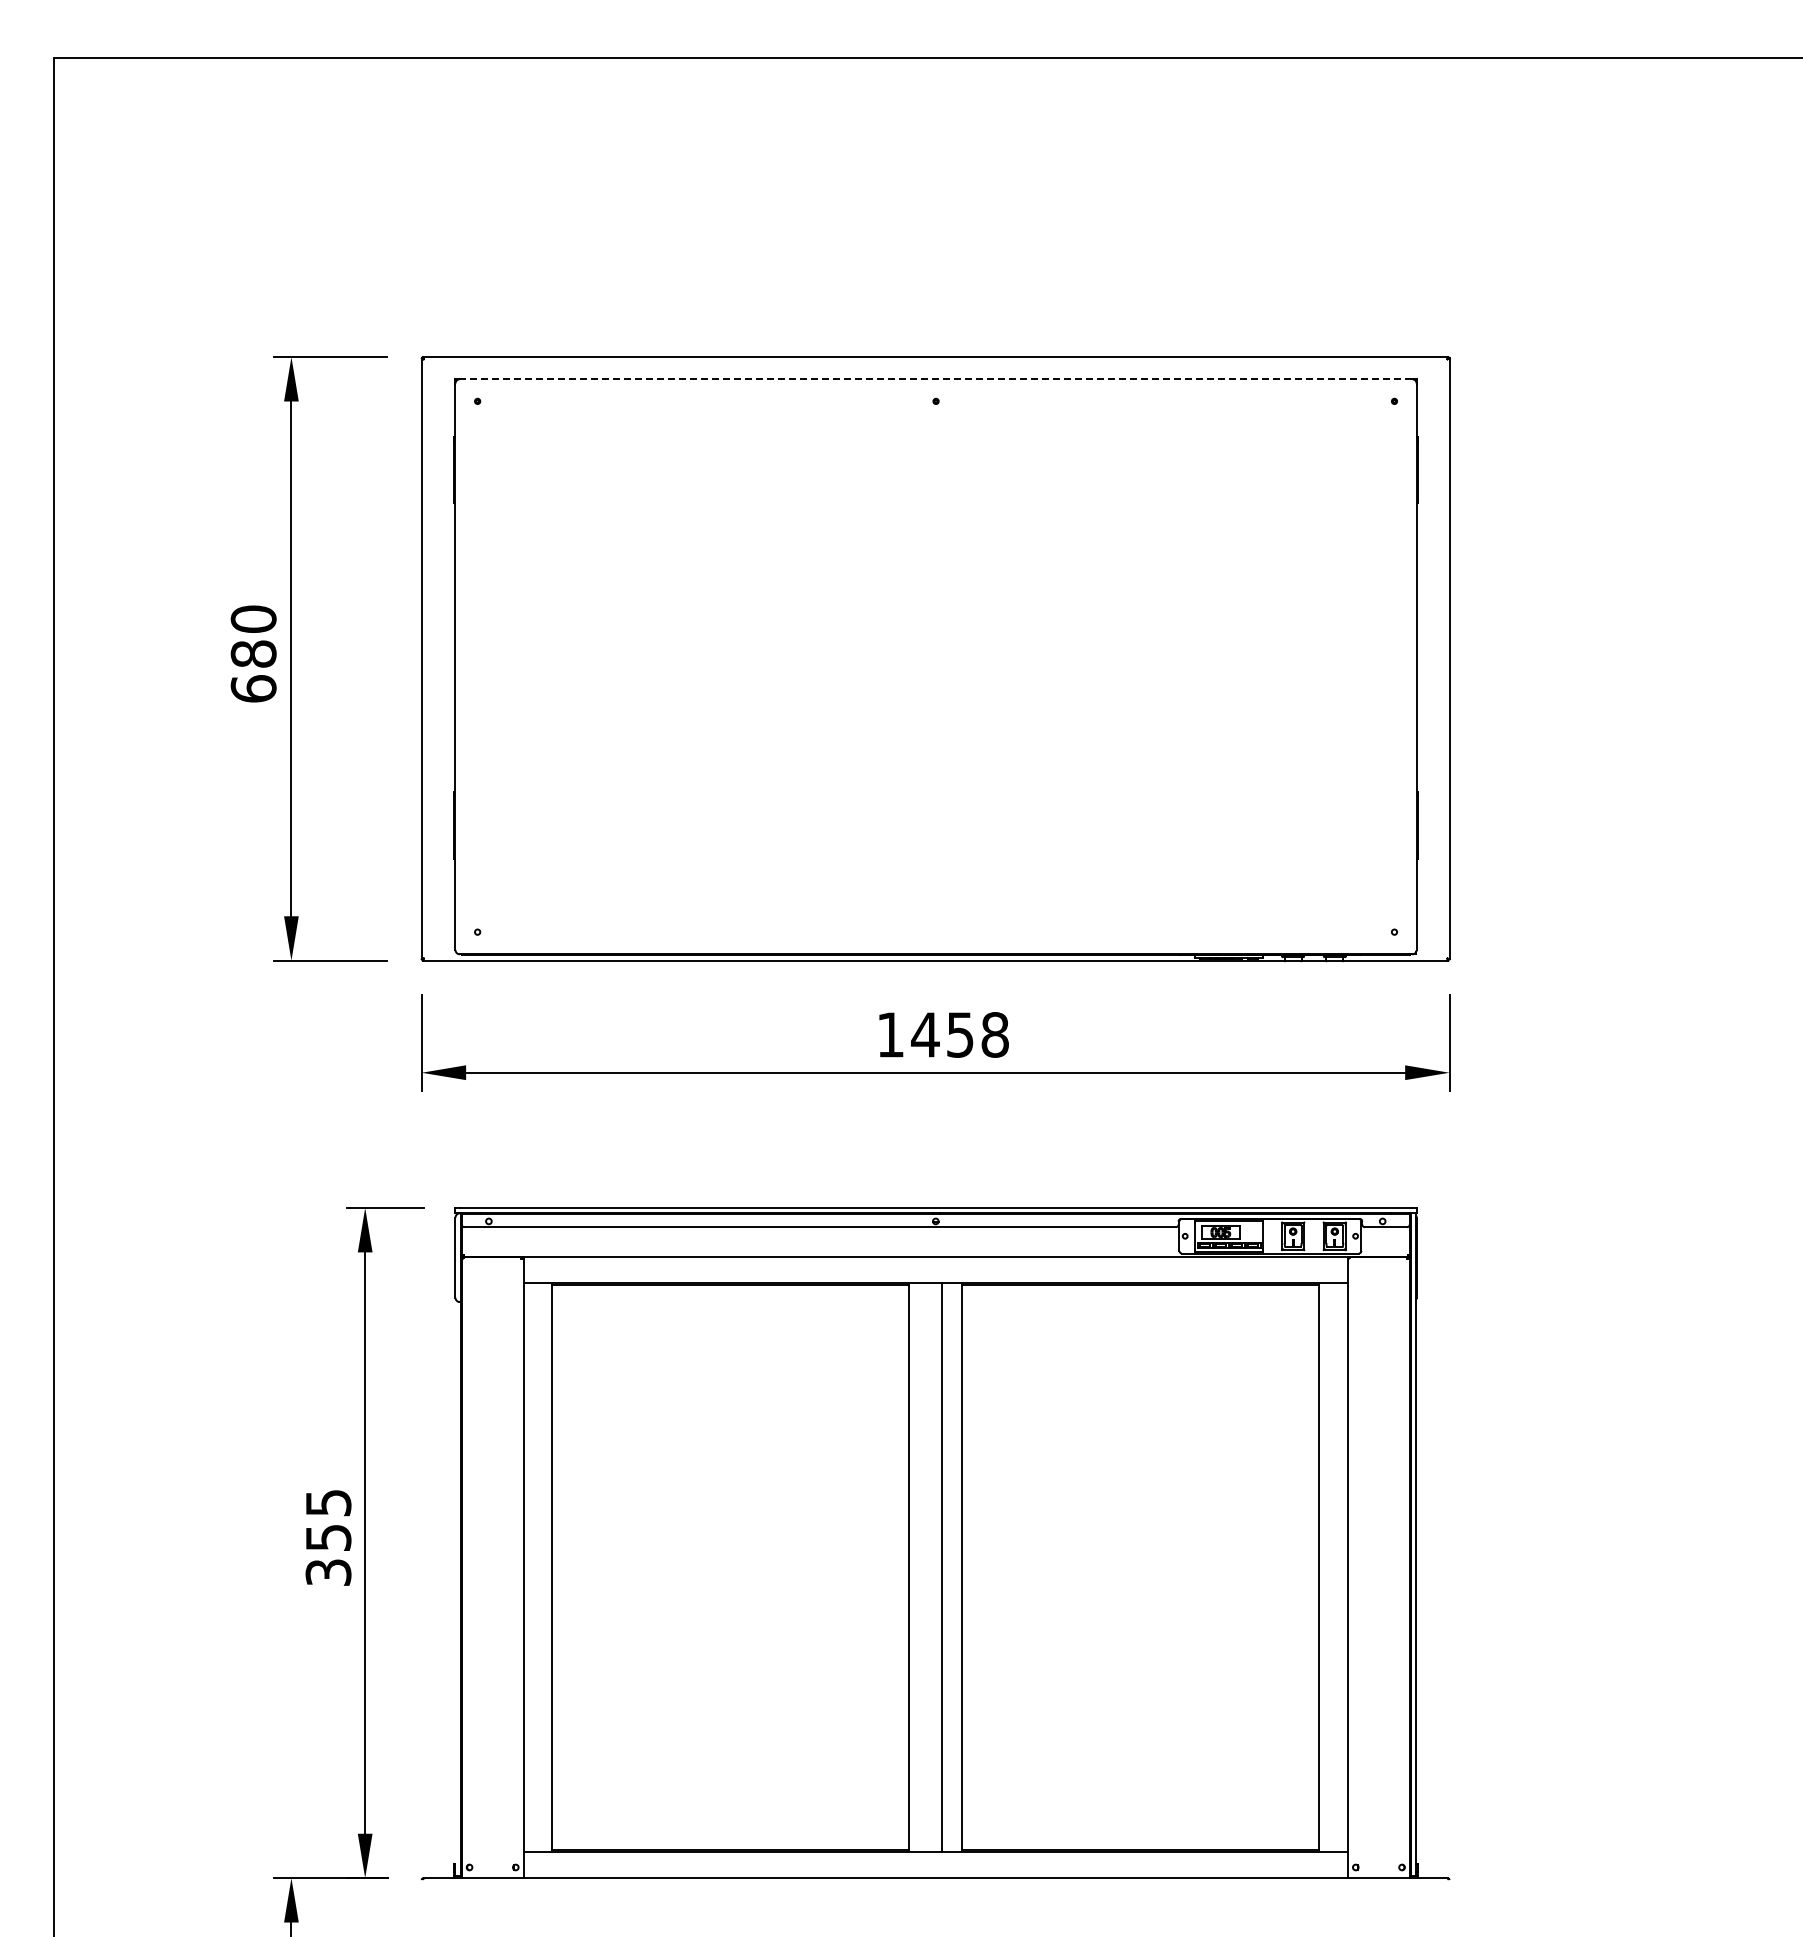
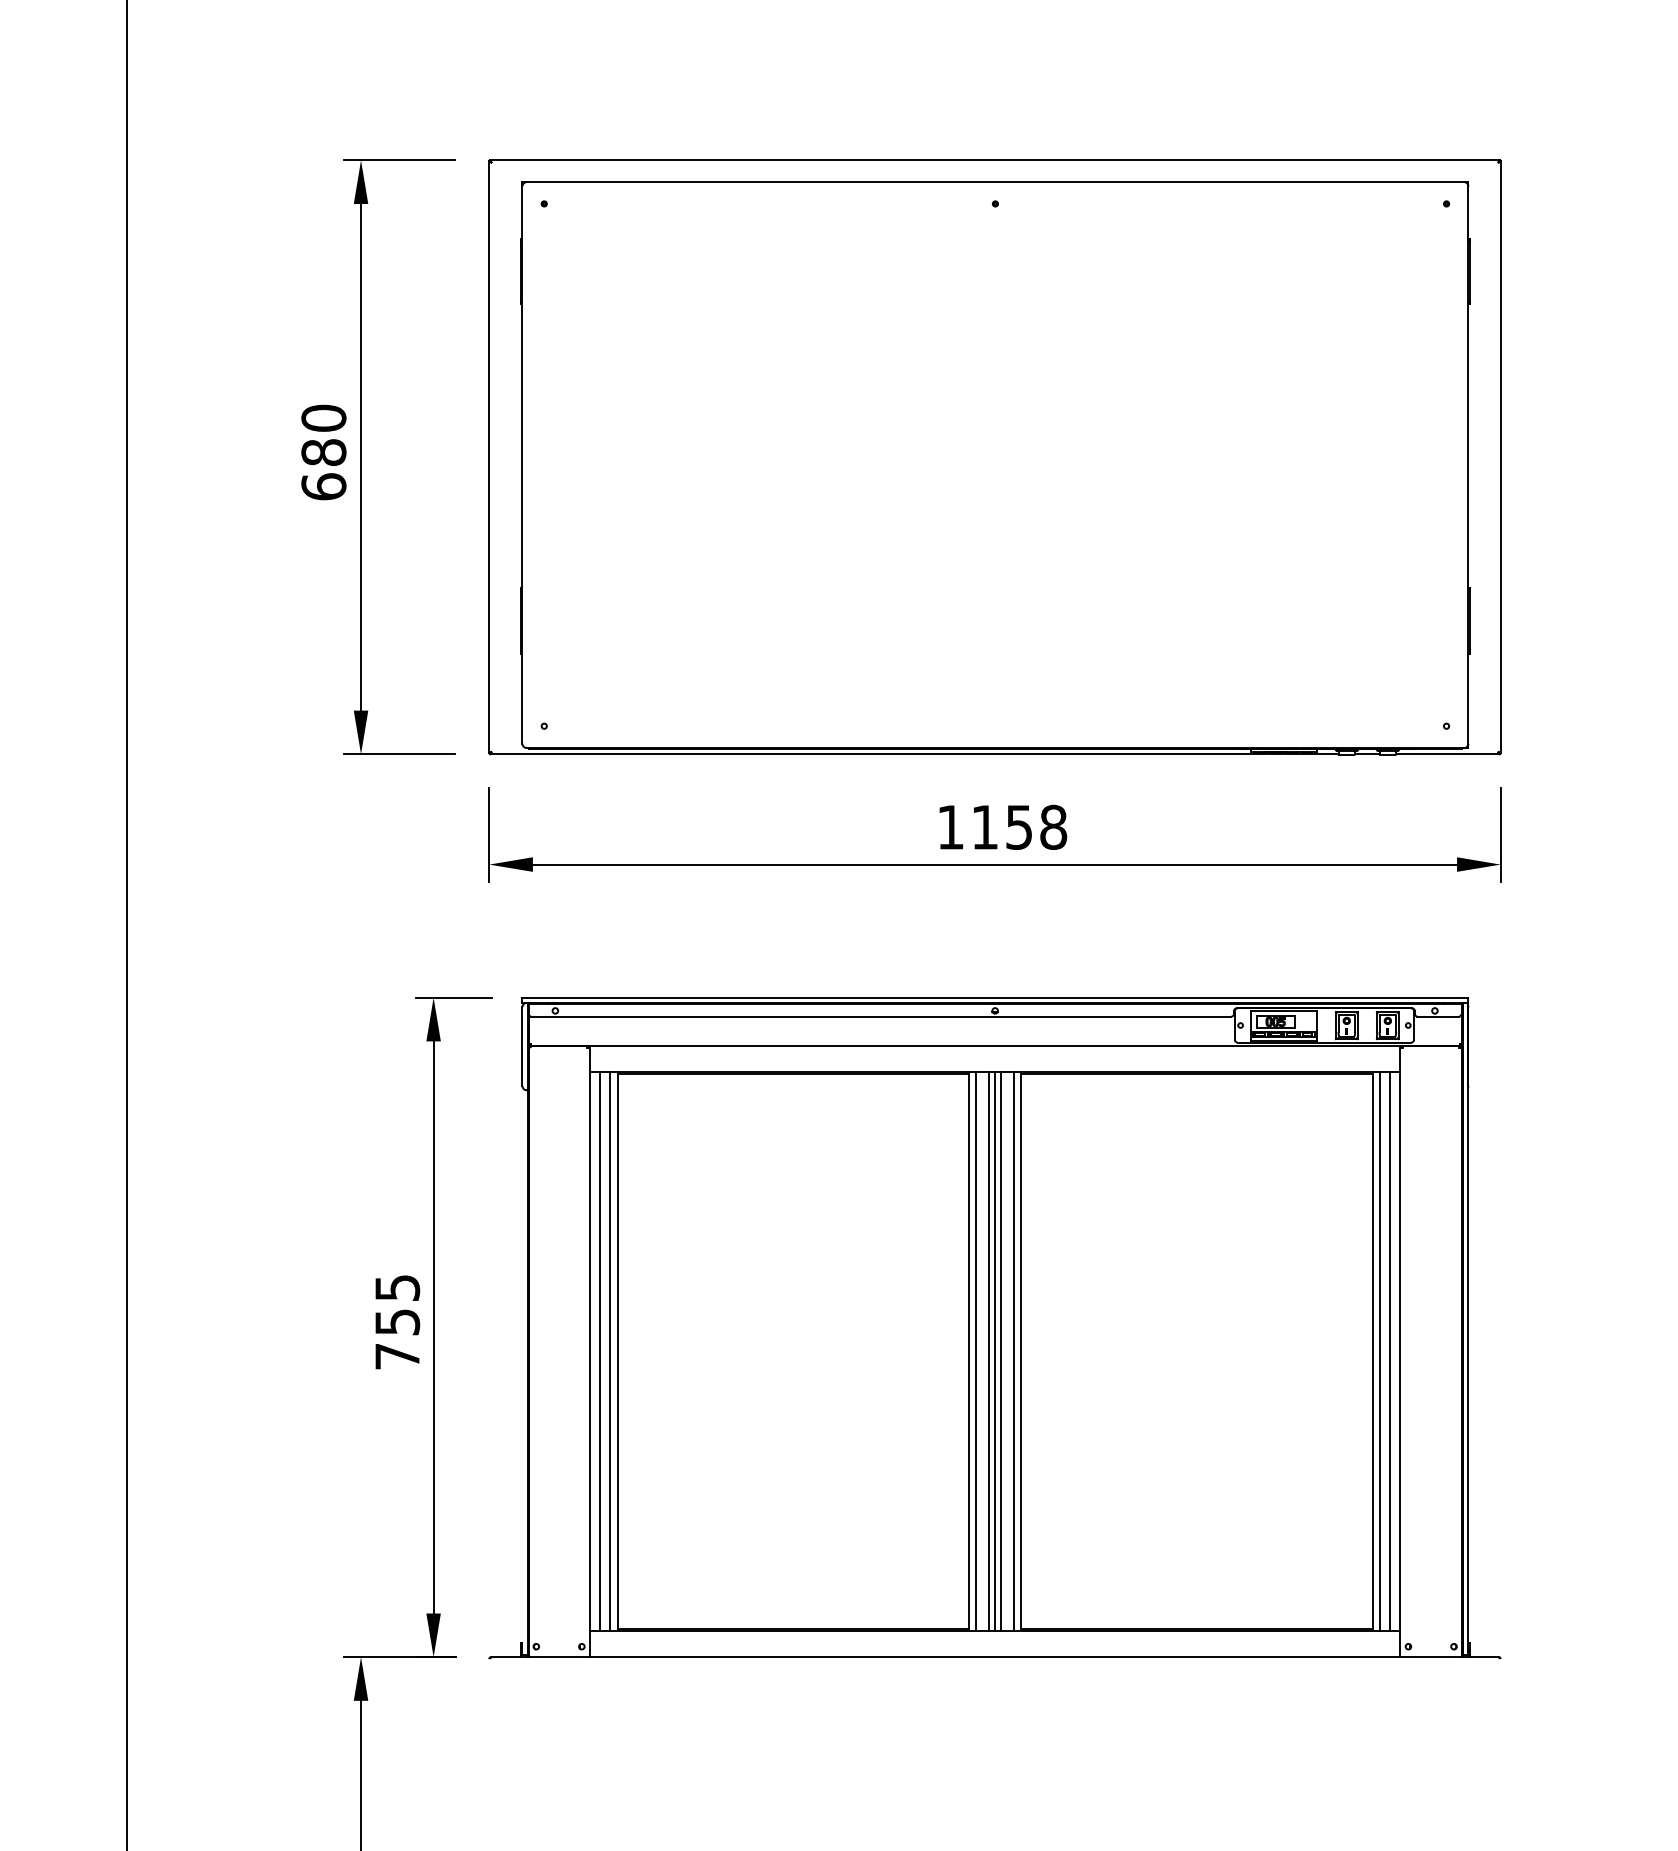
line: (935, 379) -> (994, 182), dashed -> solid
text: (925, 1034) -> (985, 826), 1458 -> 1158
line: (534, 1567) -> (600, 1351), added
line: (544, 1567) -> (610, 1351), added
line: (916, 1567) -> (976, 1351), added
line: (930, 1567) -> (989, 1351), added
line: (935, 1567) -> (994, 1351), added
line: (954, 1567) -> (1013, 1351), added
line: (1326, 1567) -> (1379, 1351), added
line: (1337, 1567) -> (1390, 1351), added
text: (328, 1572) -> (397, 1356), 355 -> 755

